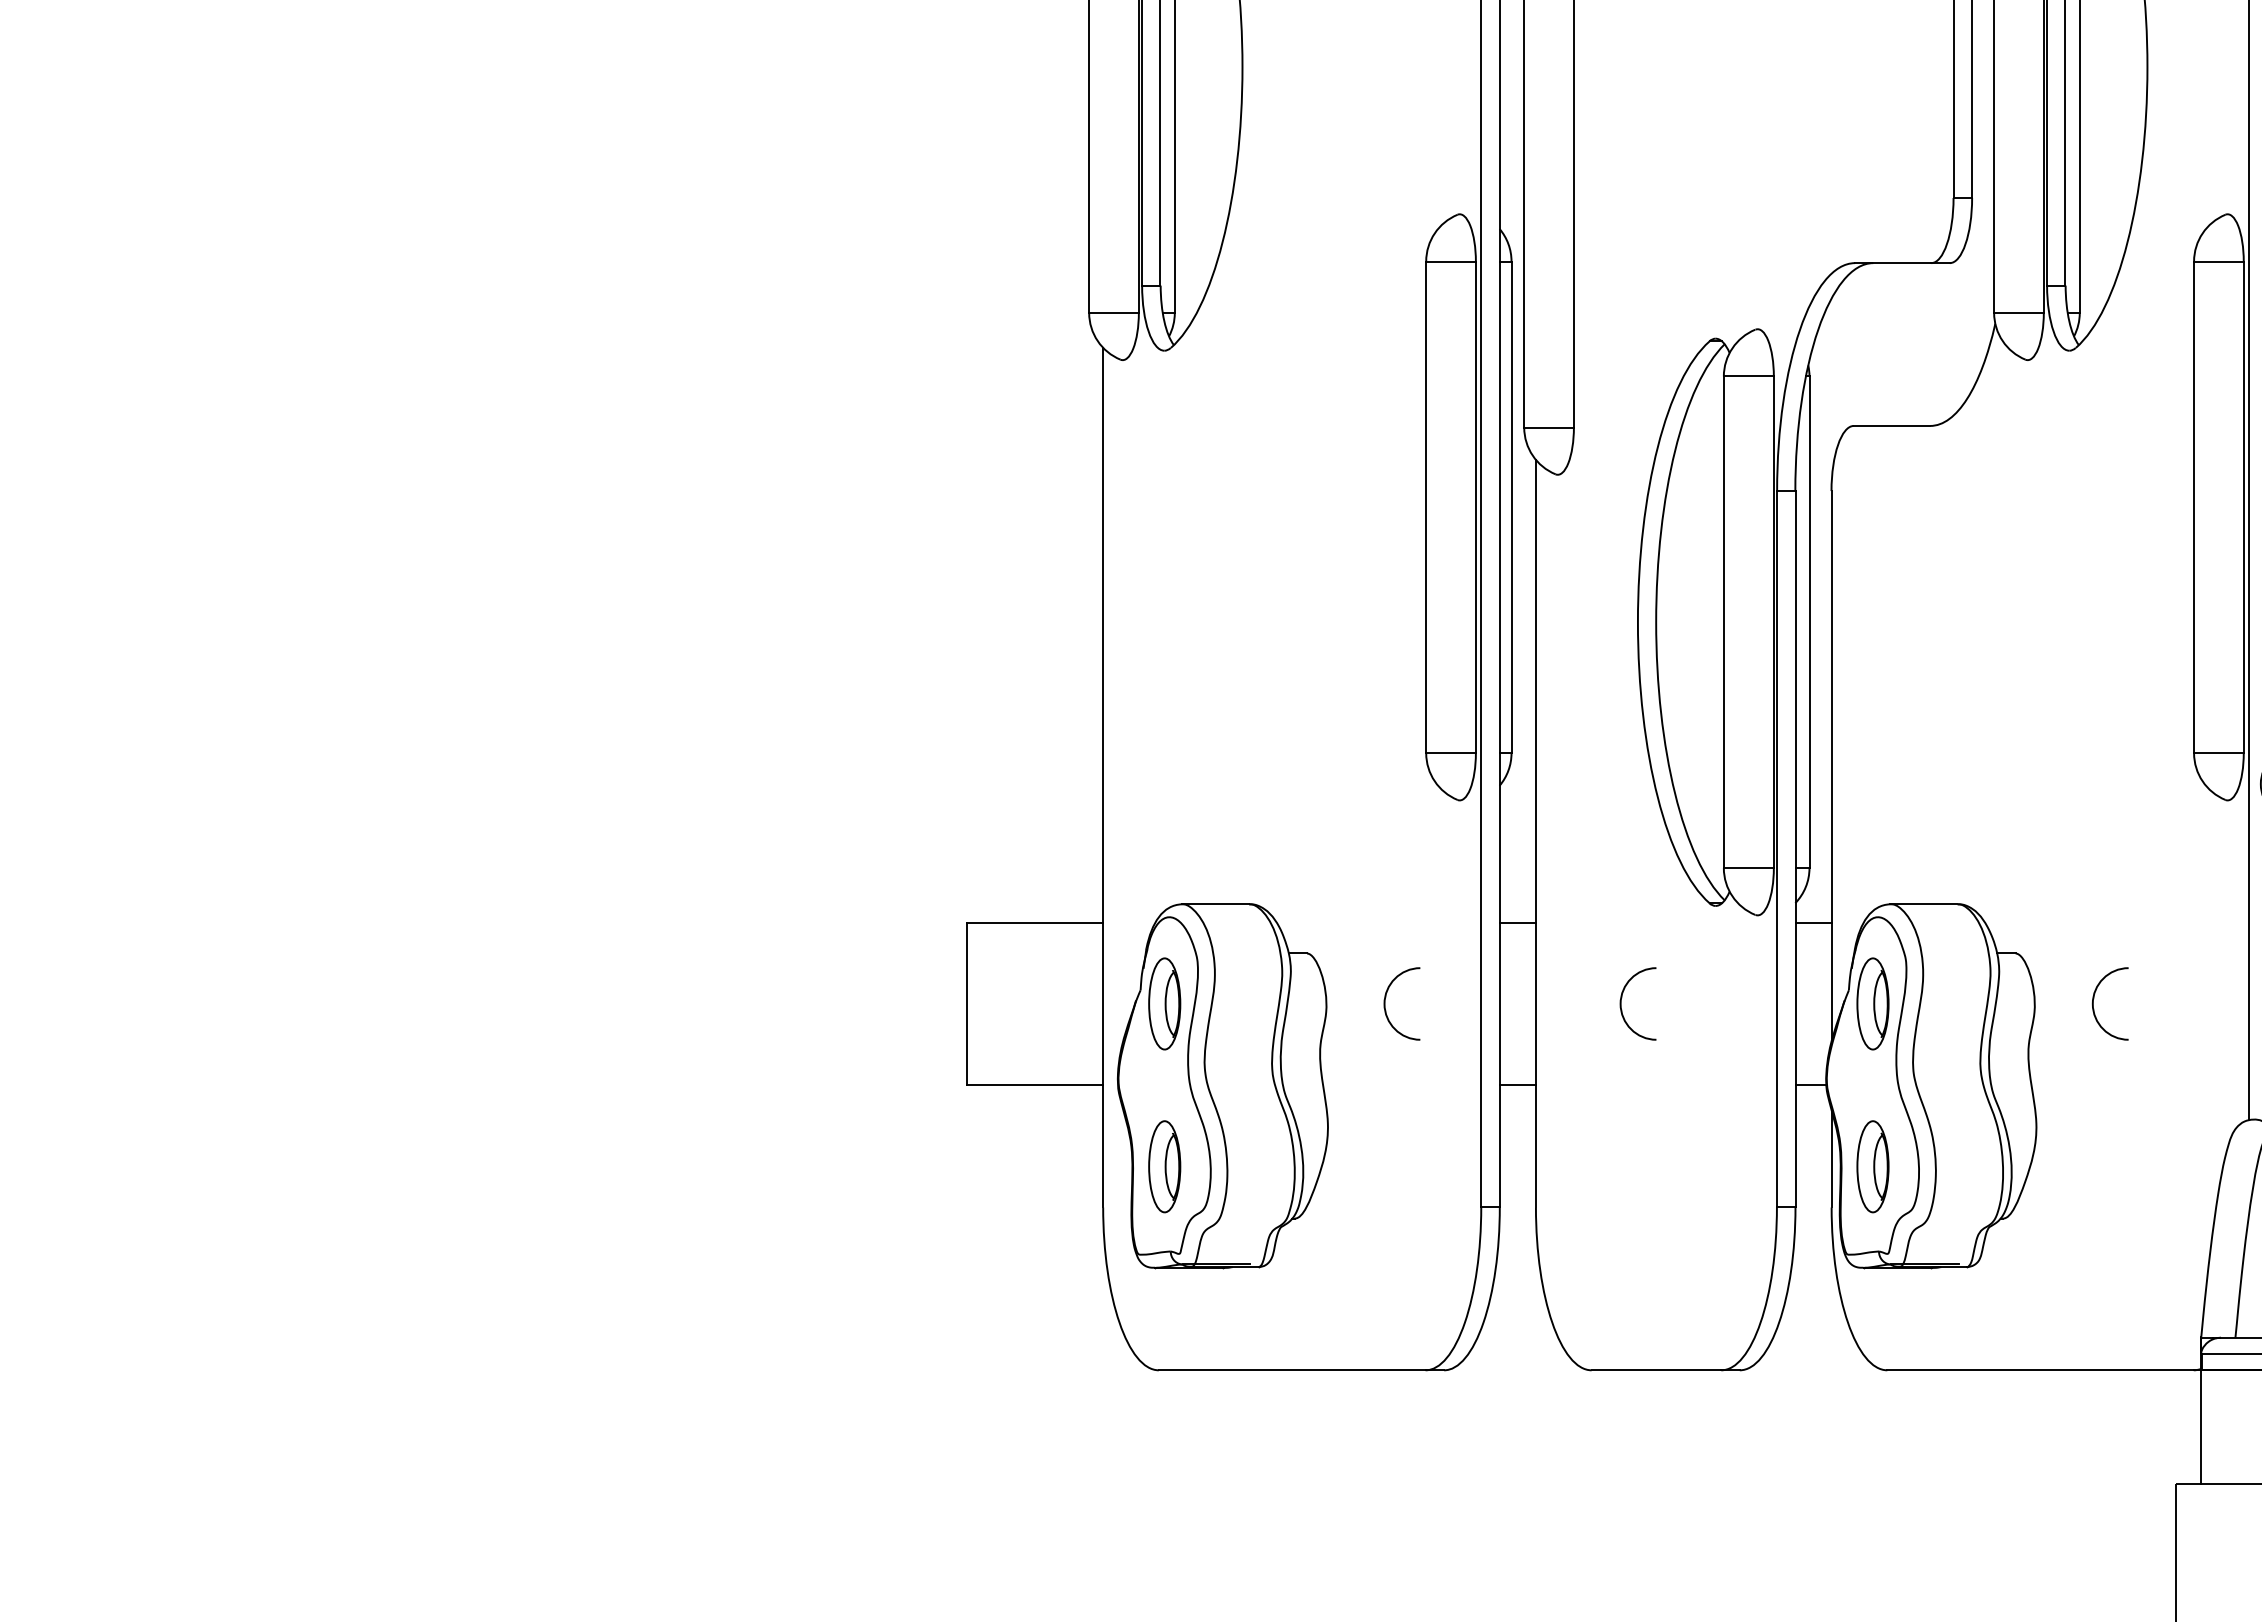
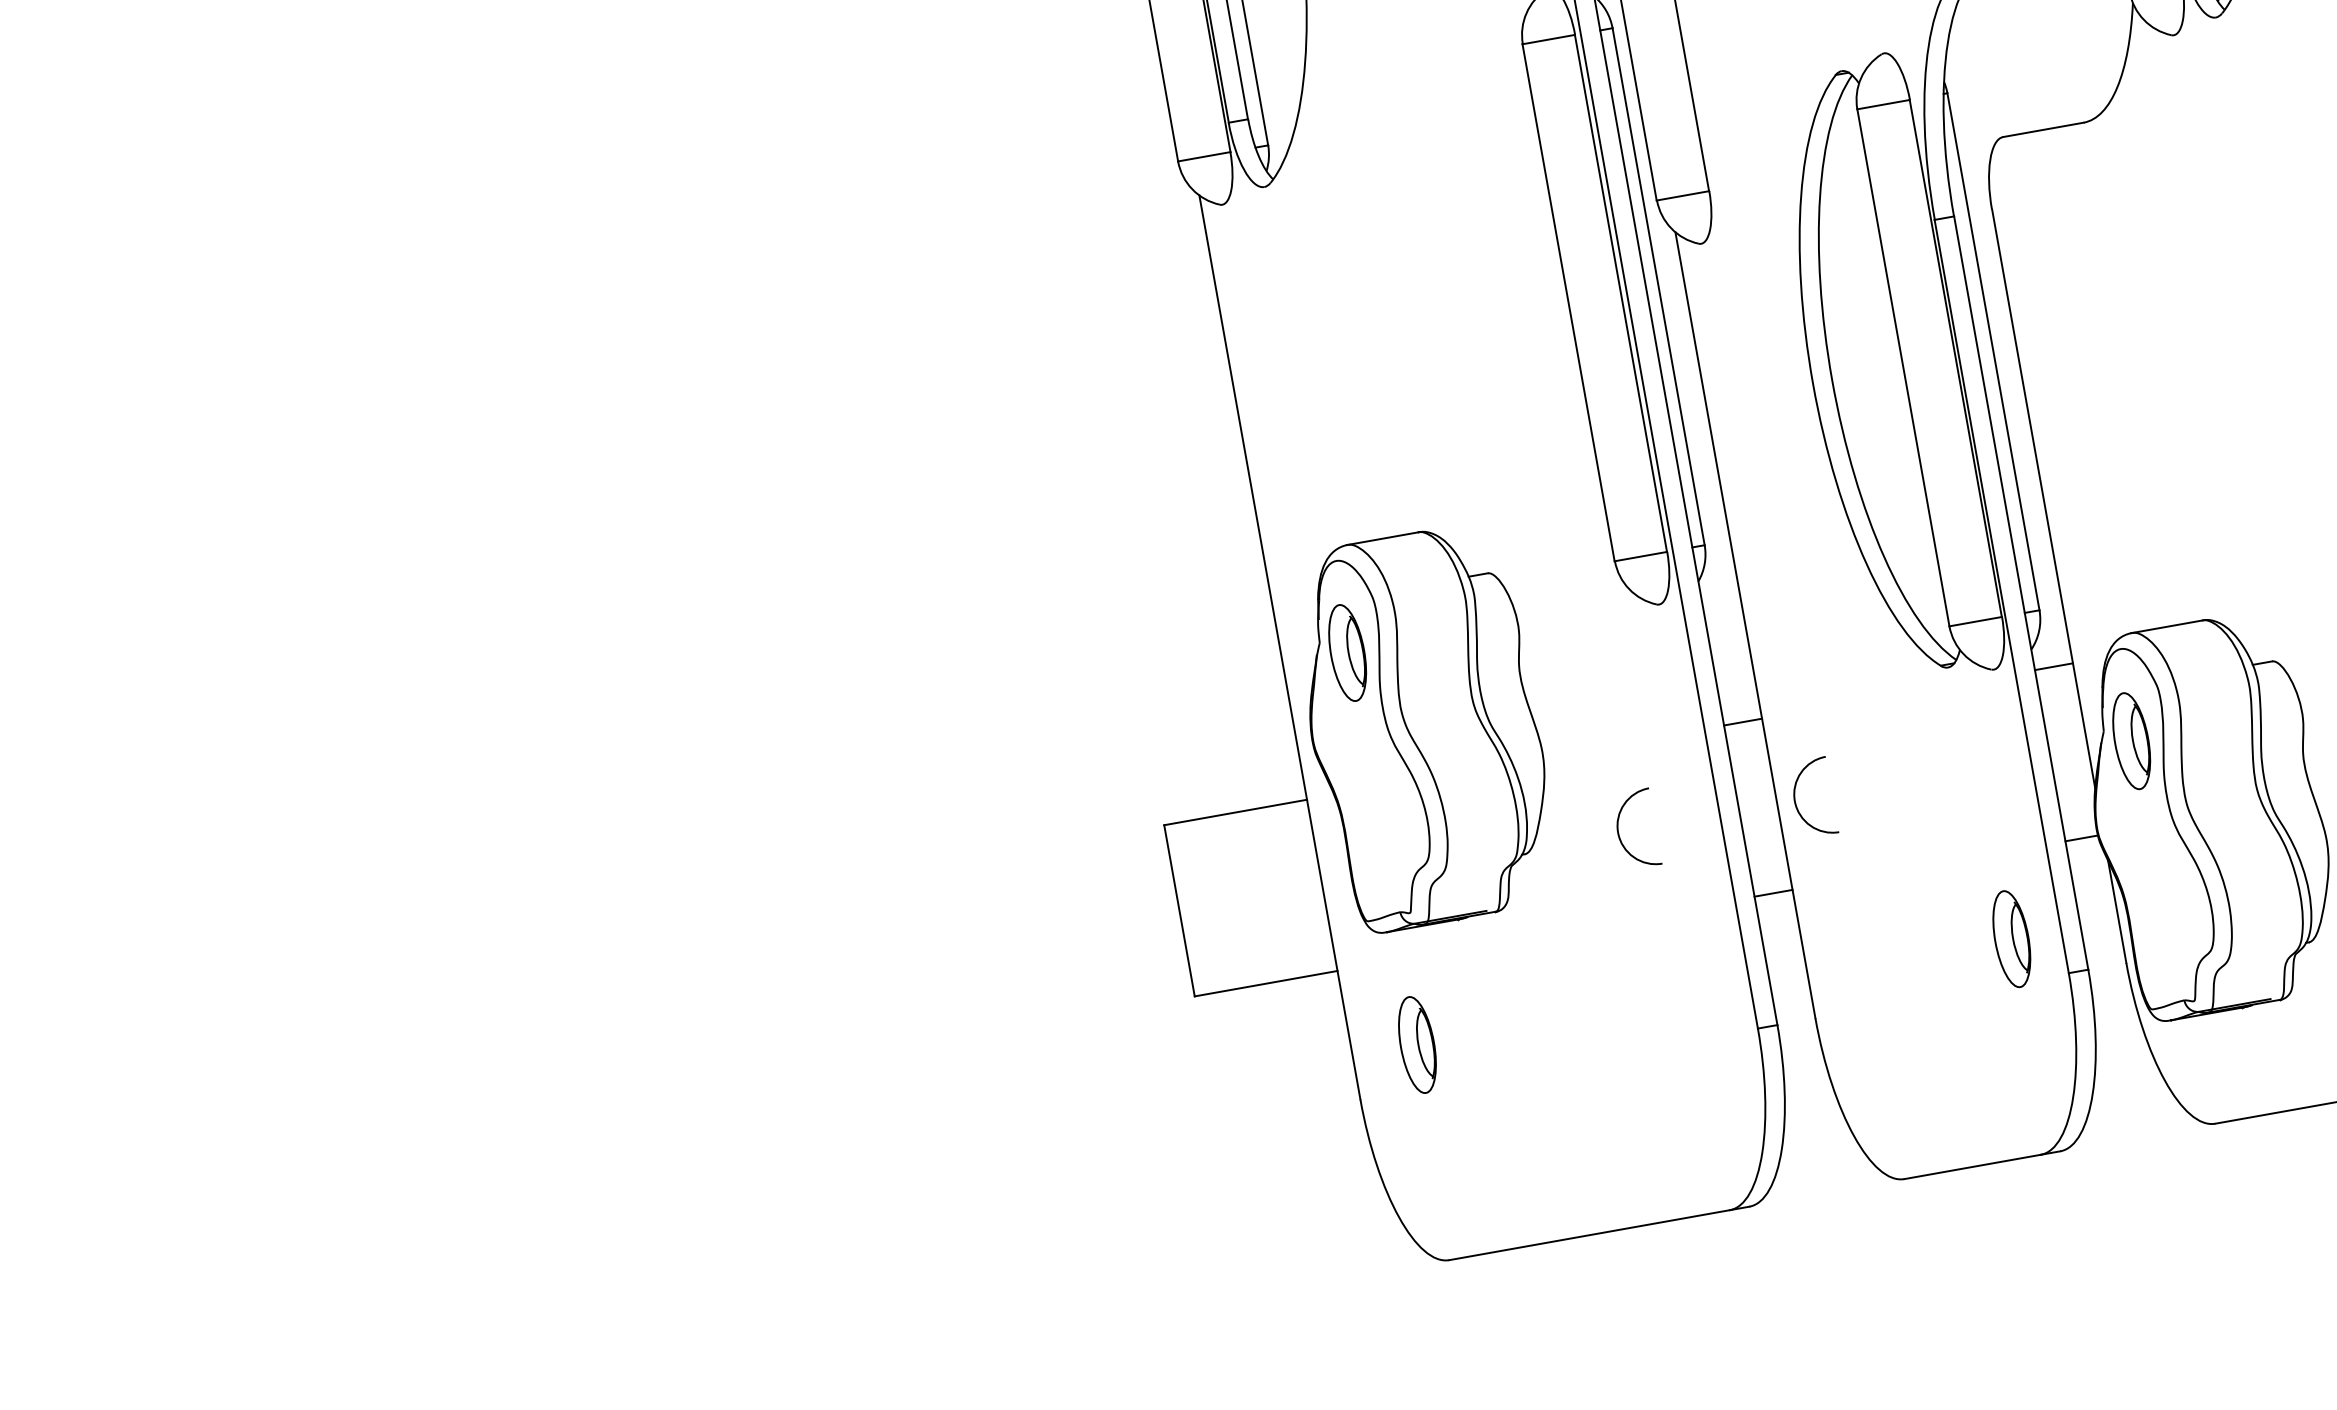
arc: (1621, 1003) -> (1795, 800), moved
part: (1222, 1086) -> (1423, 728), moved
part: (1872, 1166) -> (2011, 938), moved

